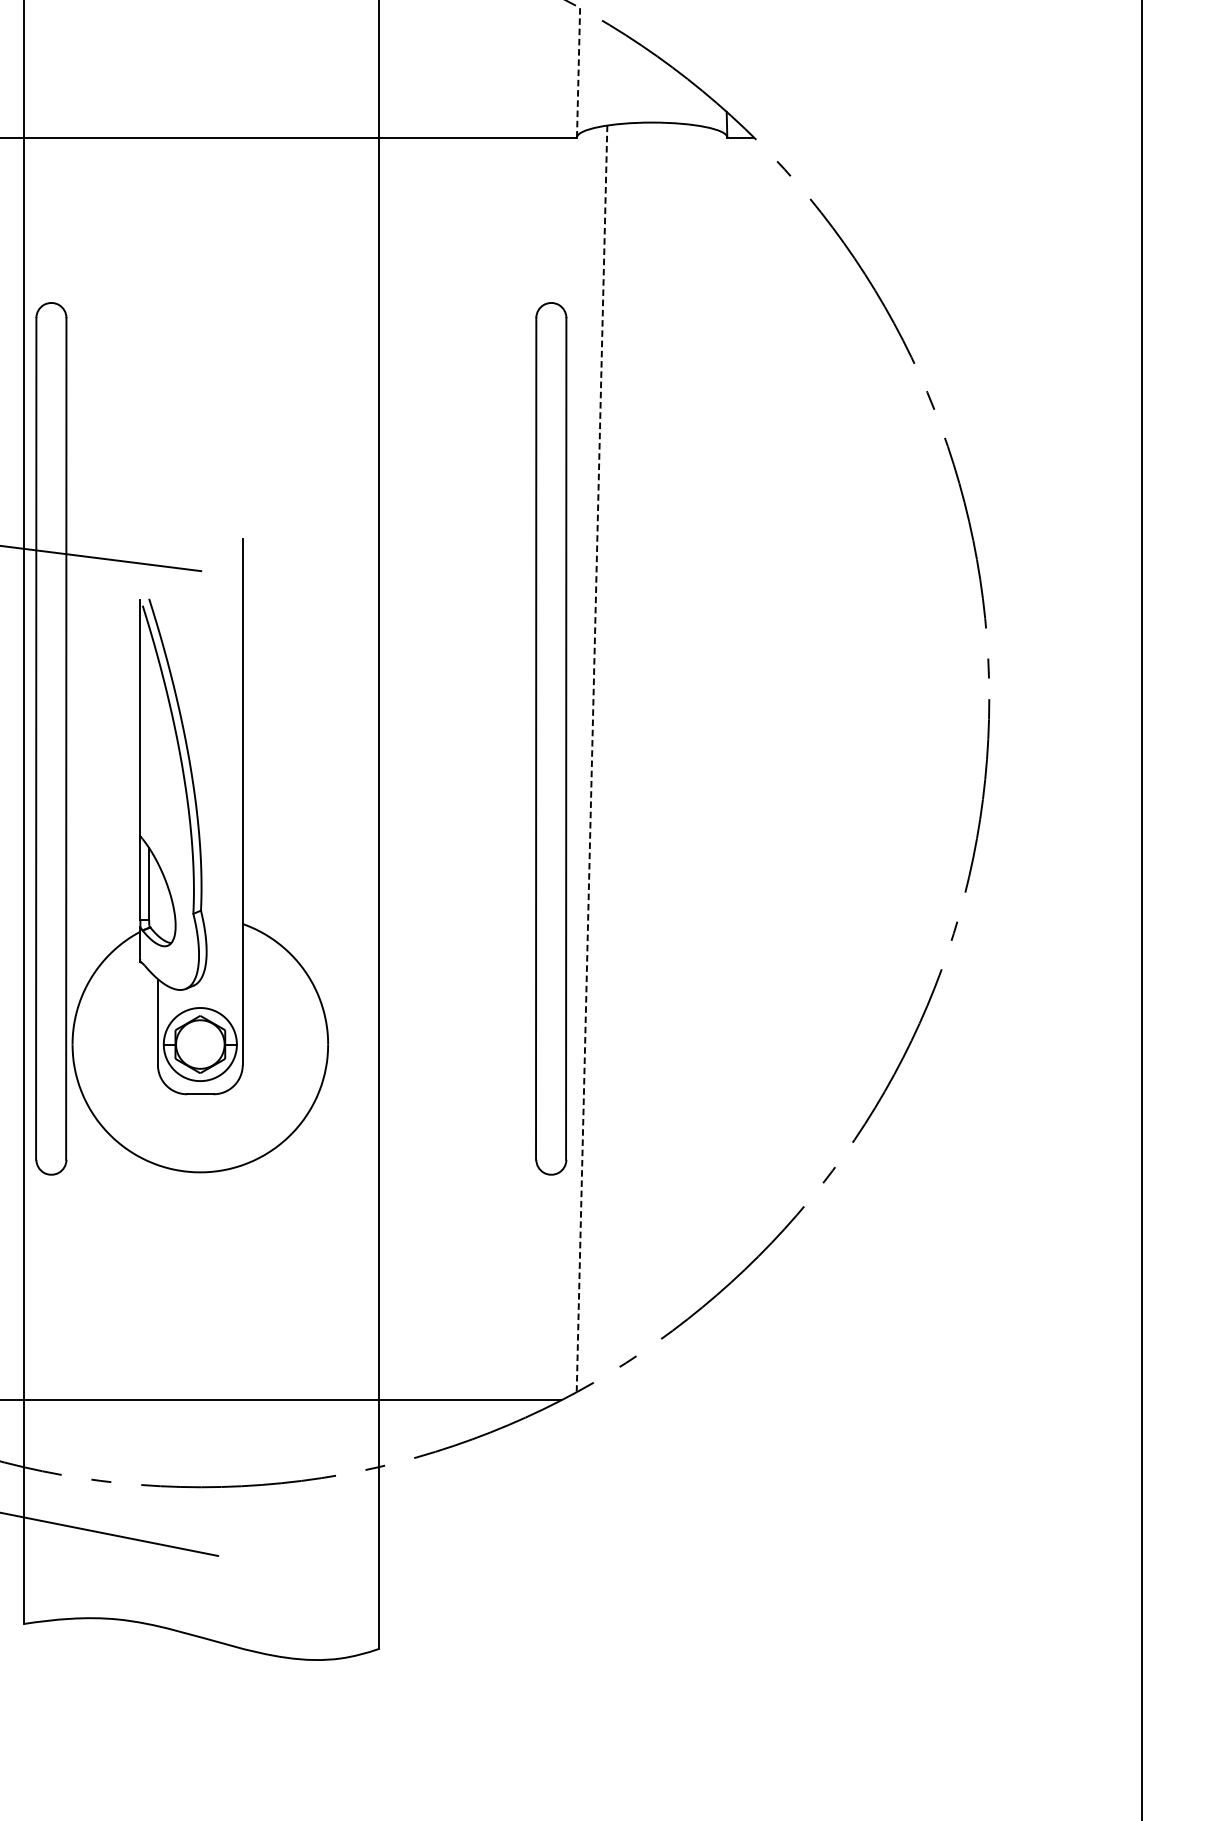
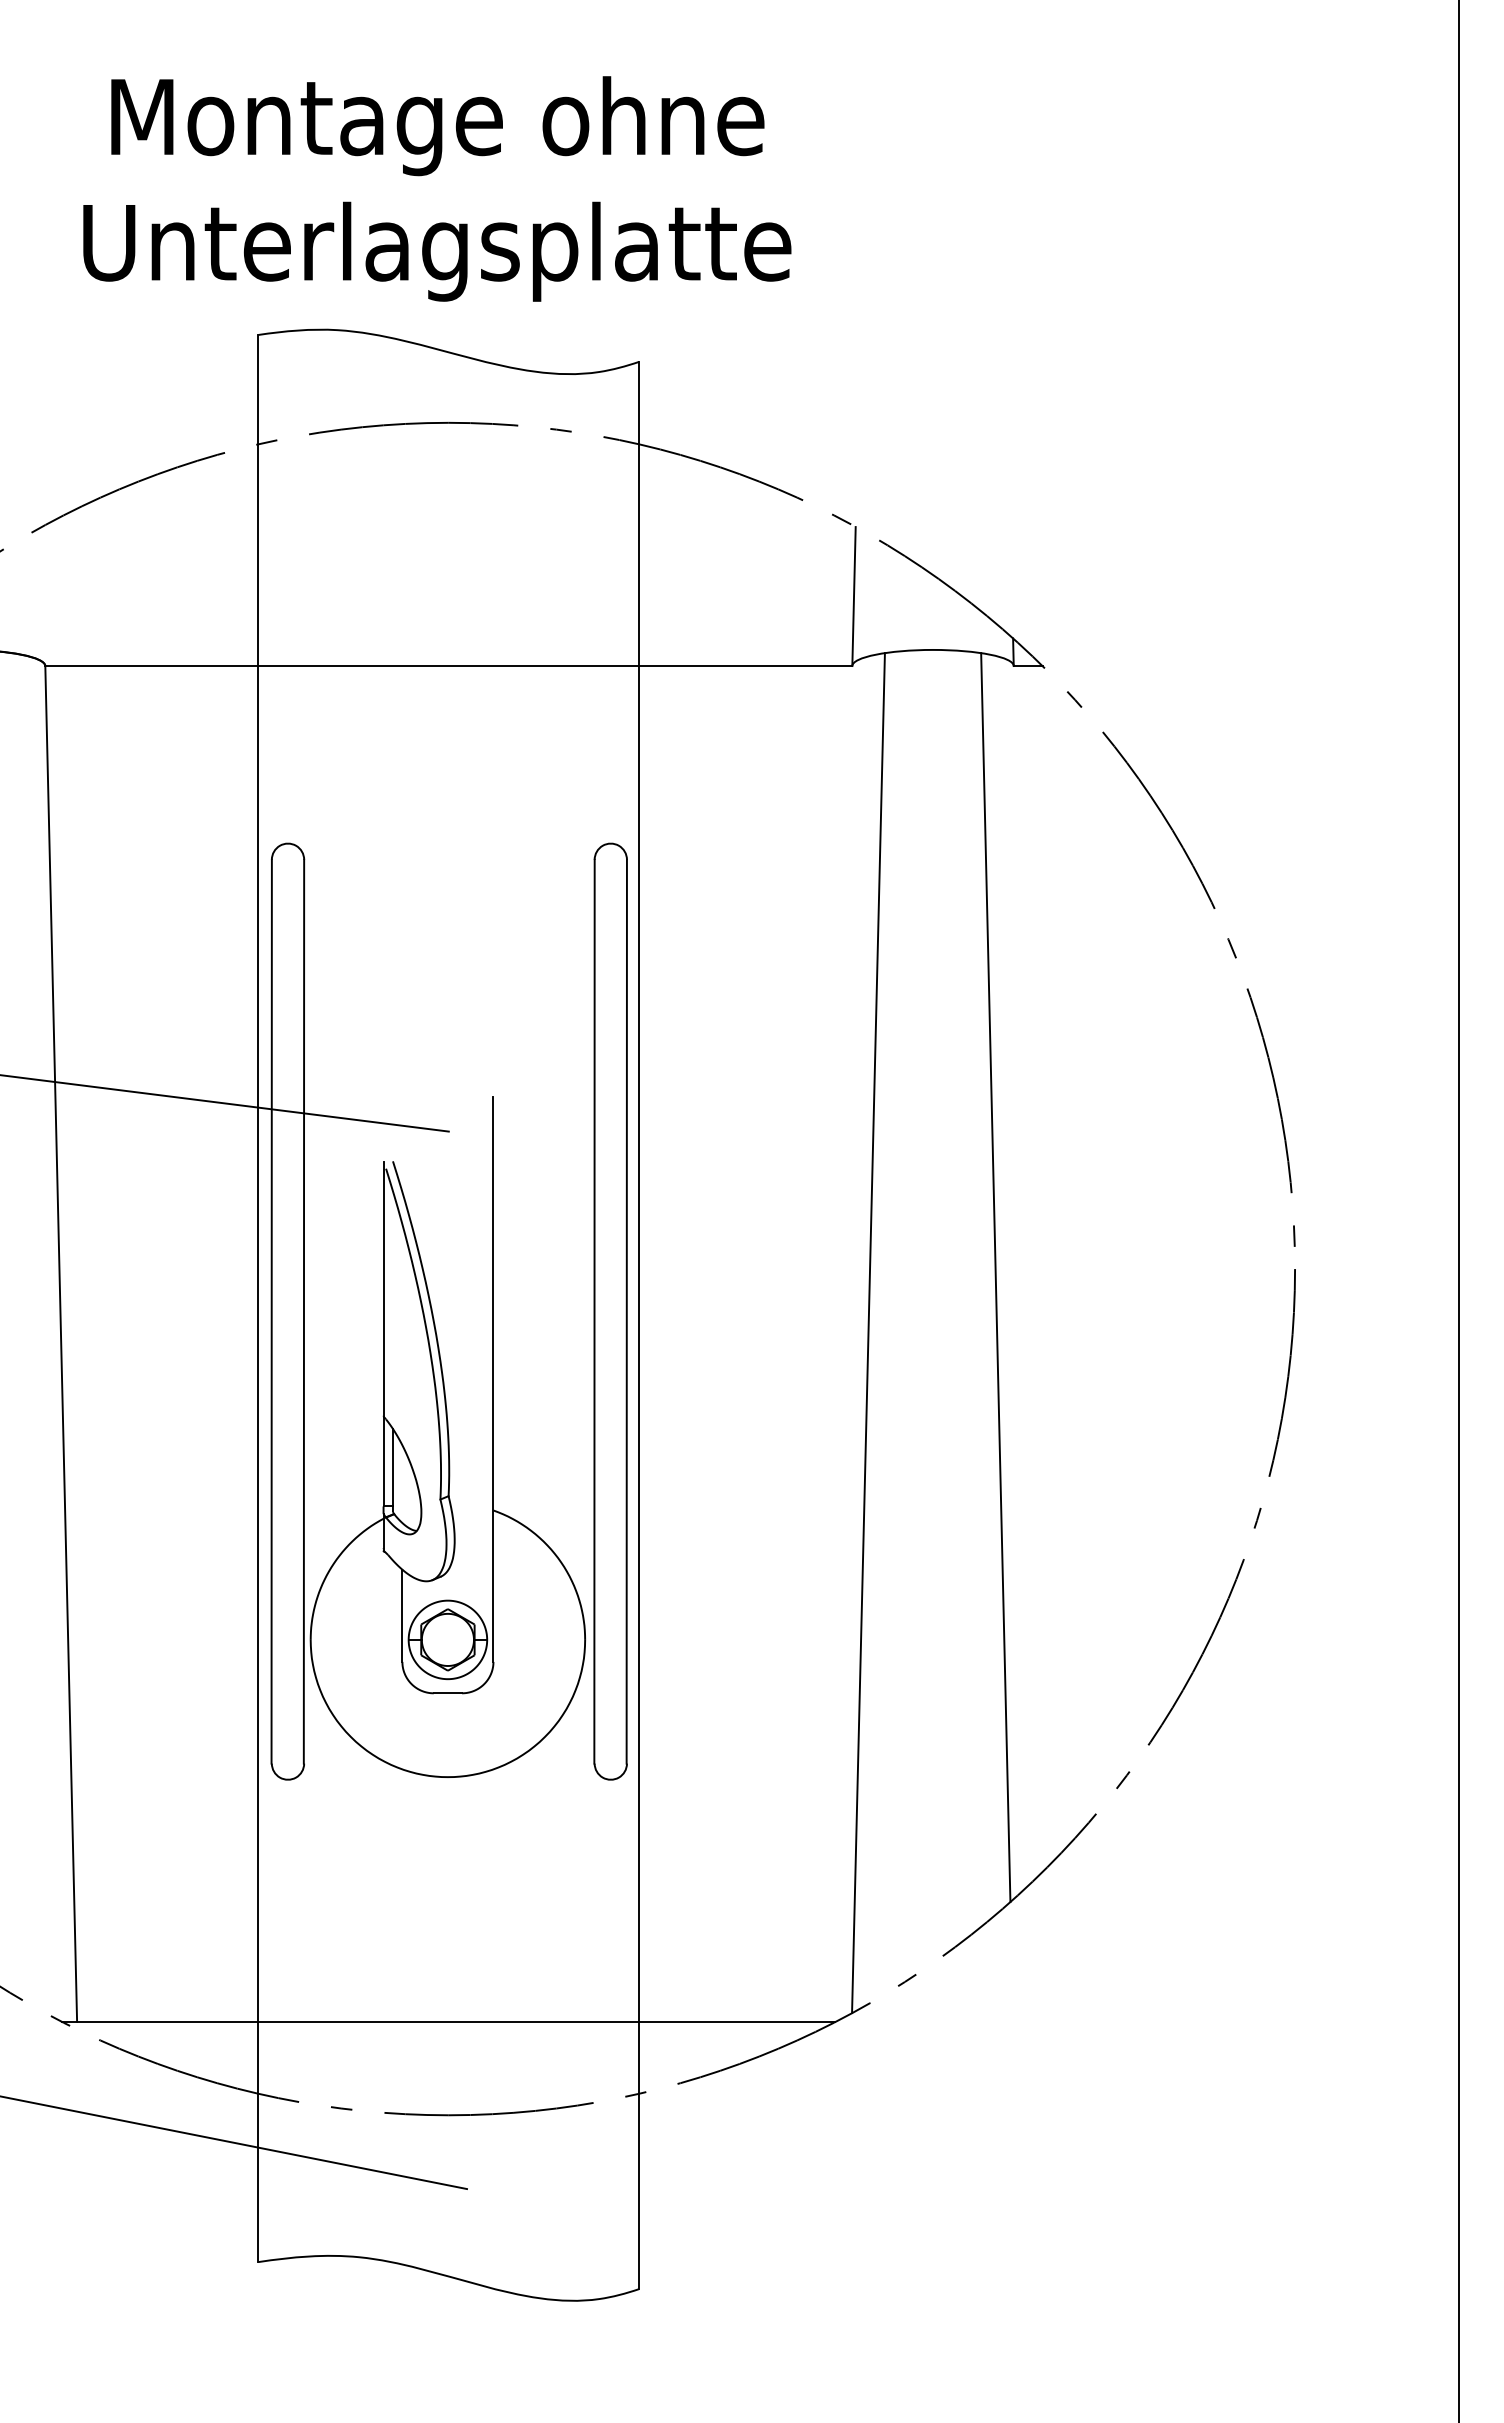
line: (578, 72) -> (854, 596), dashed -> solid
line: (710, 707) -> (995, 1277), added
part: (551, 738) -> (610, 1311), moved
line: (592, 759) -> (868, 1333), dashed -> solid

